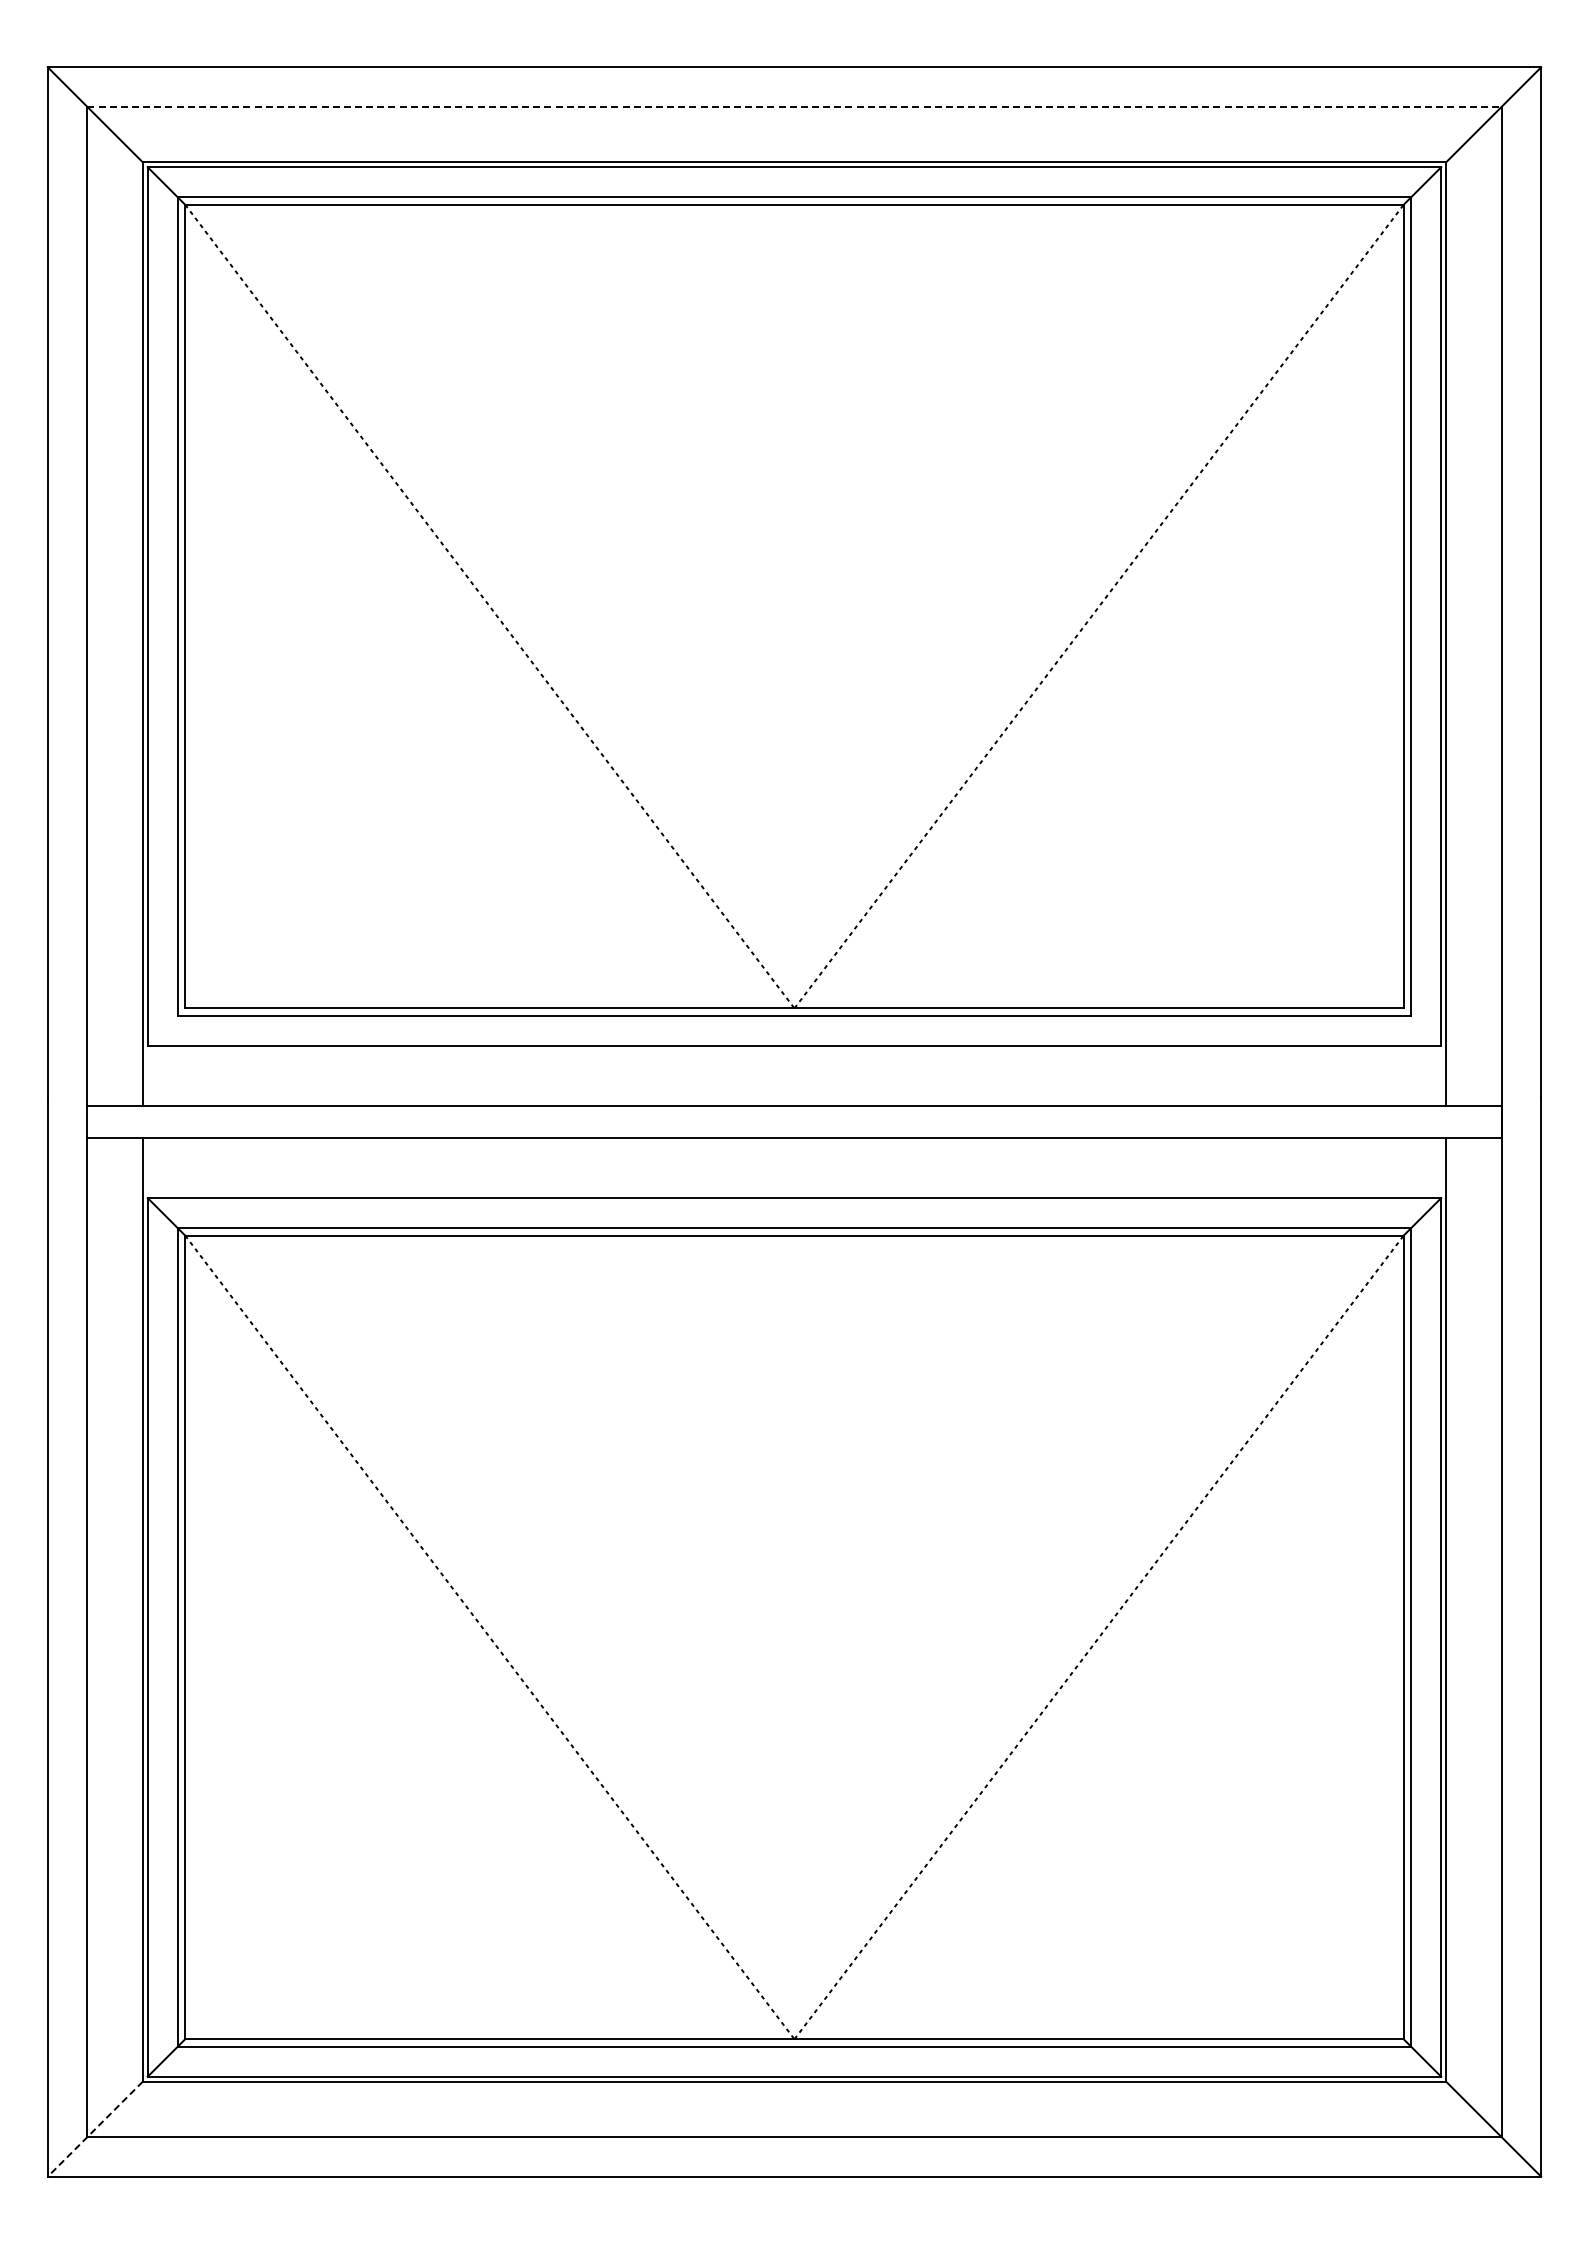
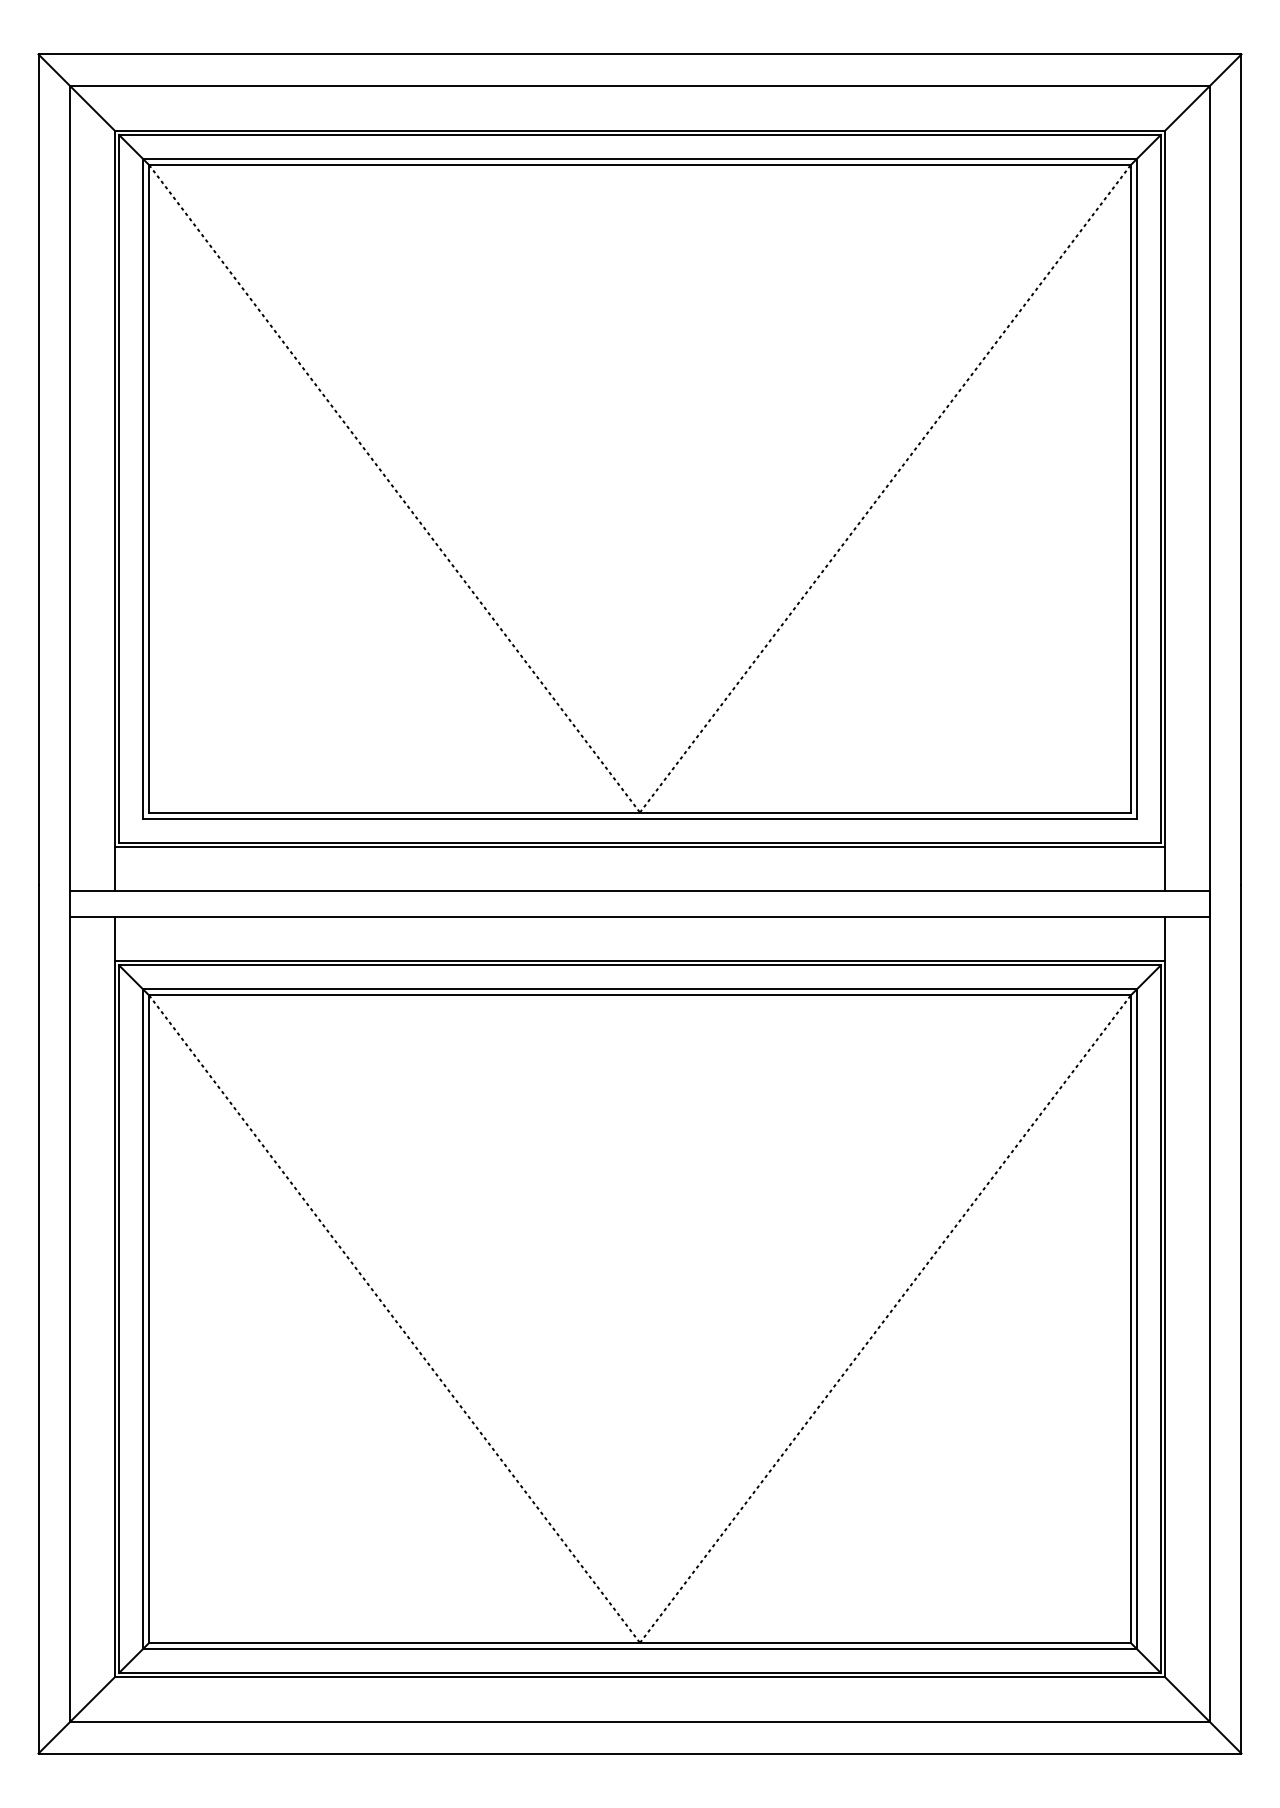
line: (795, 106) -> (640, 86), dashed -> solid
line: (794, 1050) -> (640, 846), added
line: (794, 1193) -> (640, 961), added
line: (94, 2129) -> (76, 1715), dashed -> solid

